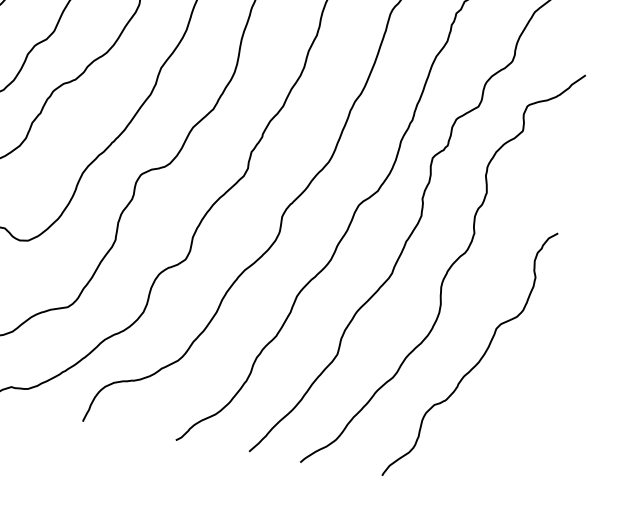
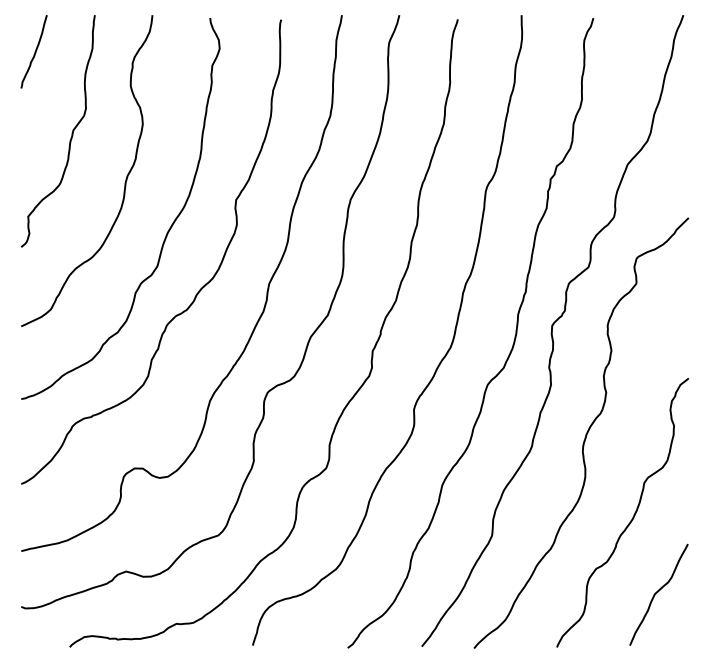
curve: (490, 439) -> (657, 593), added

